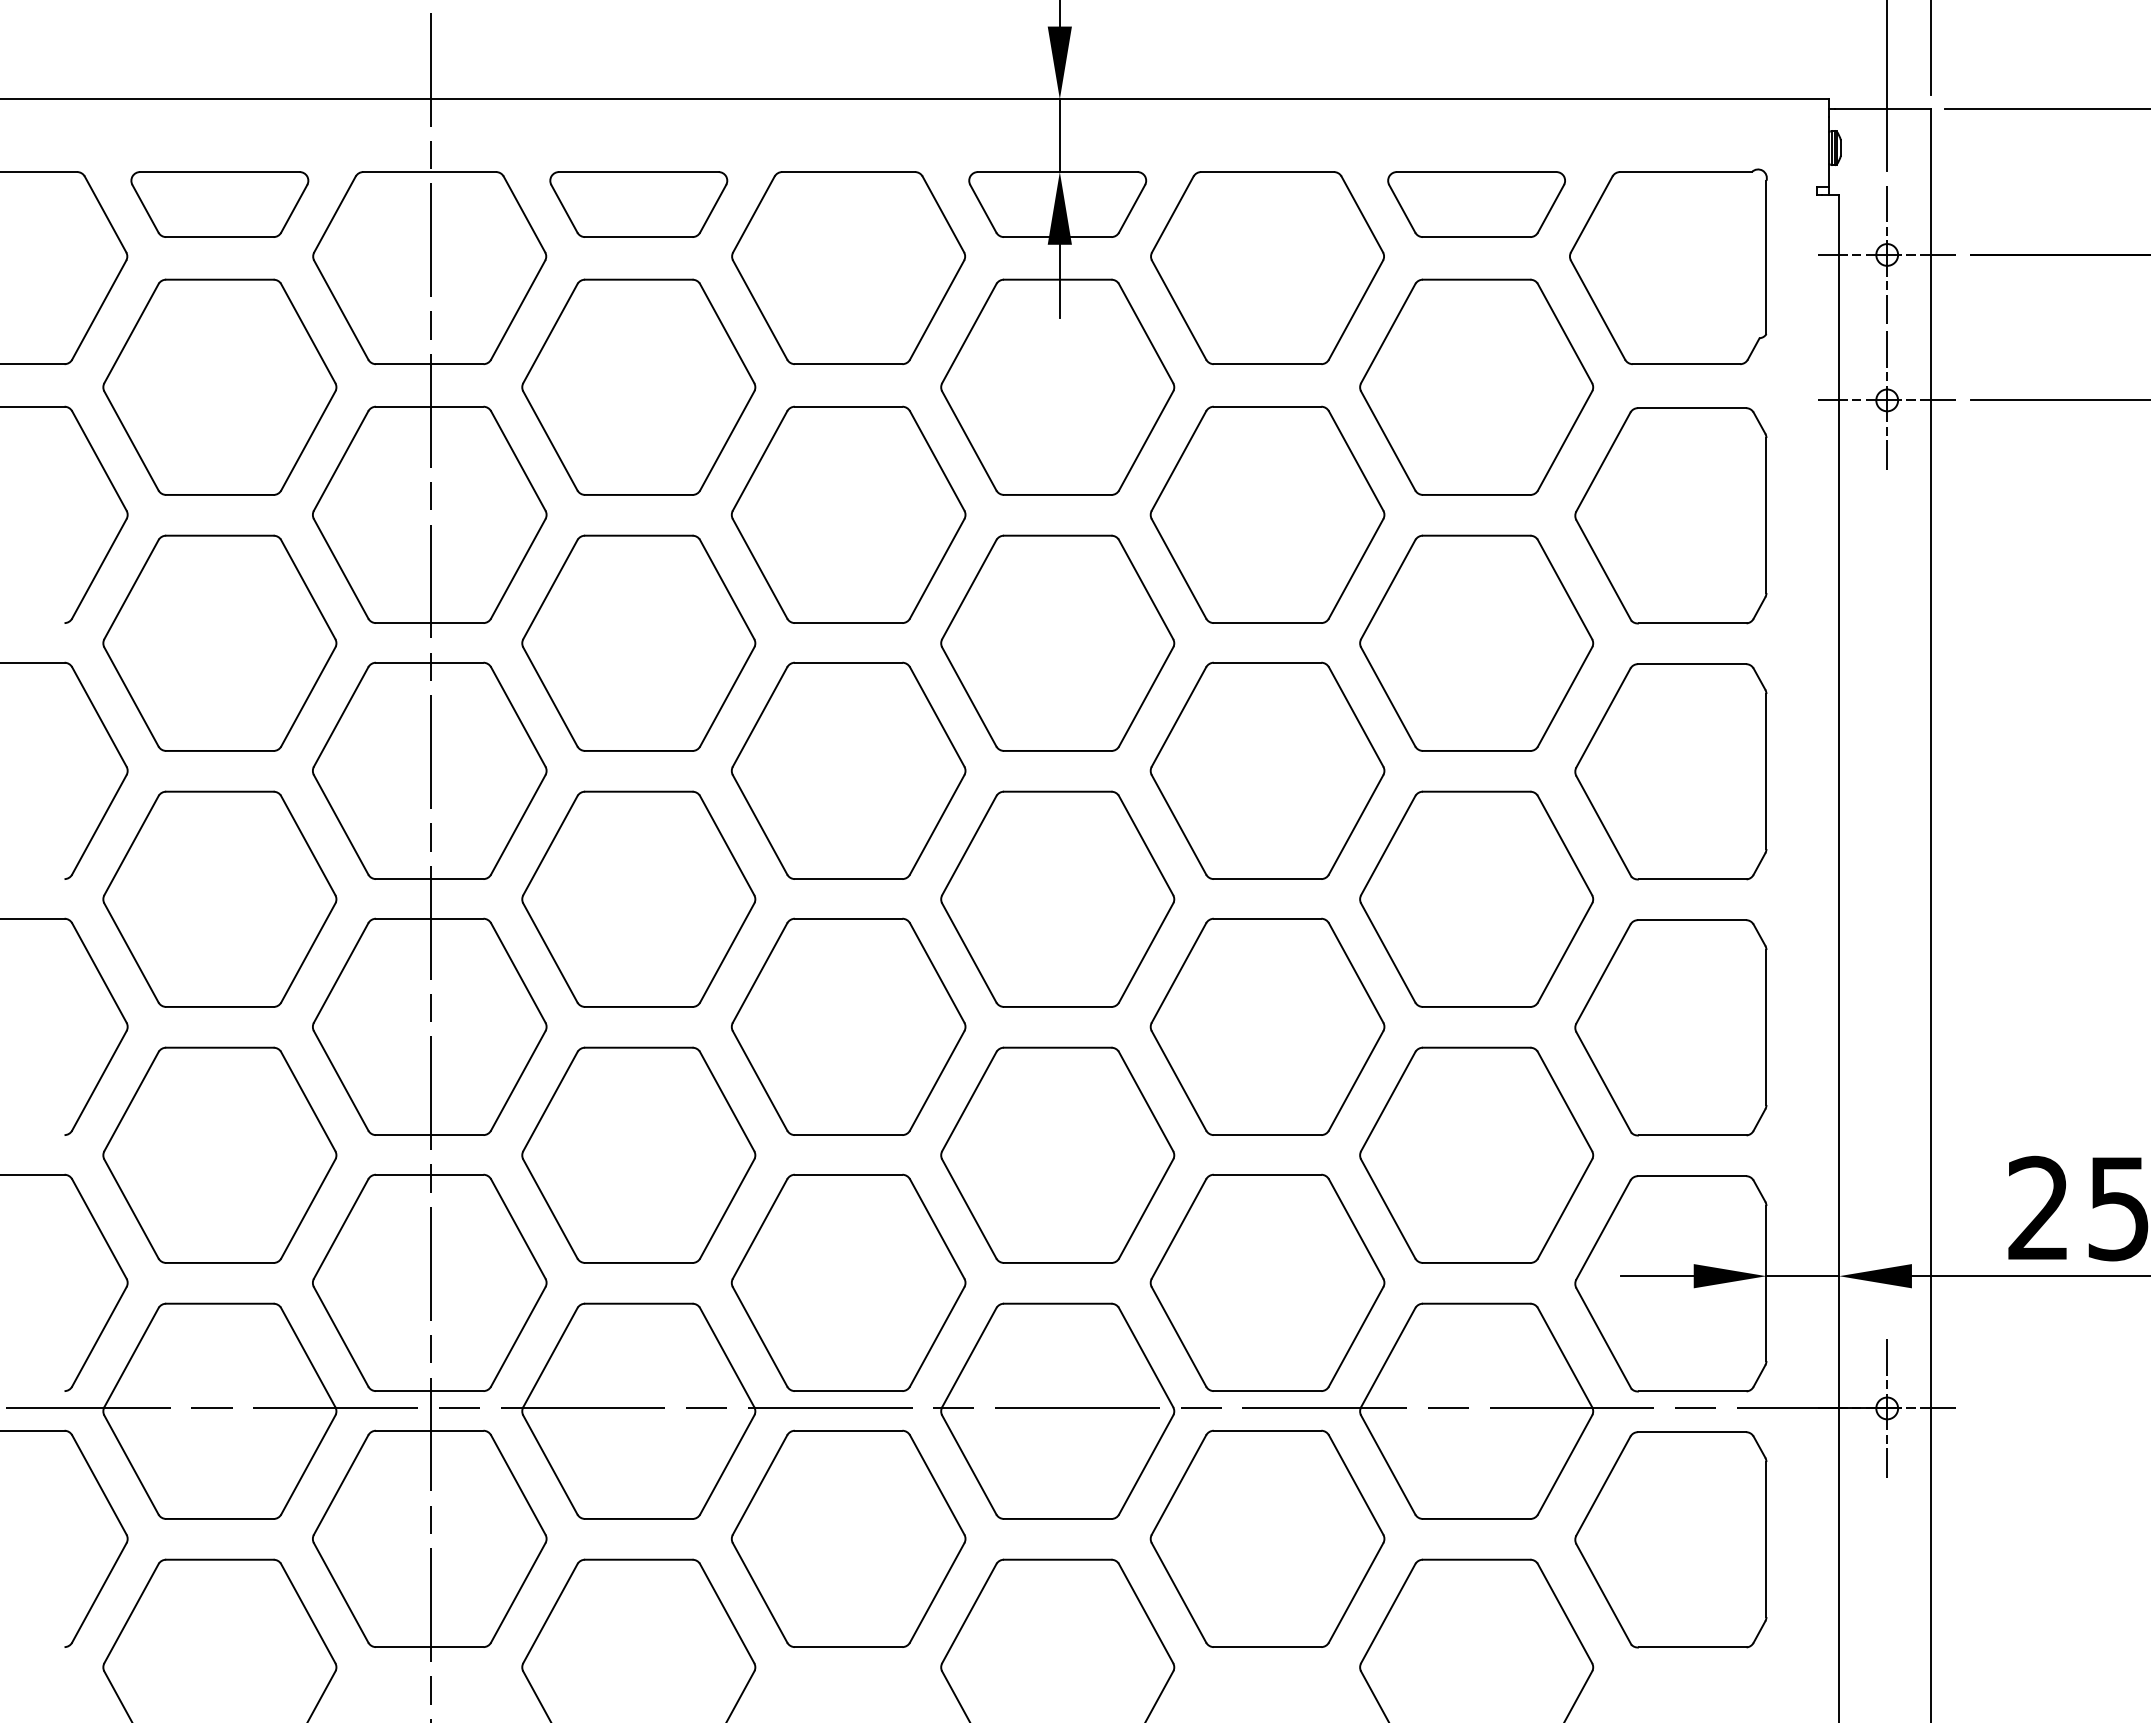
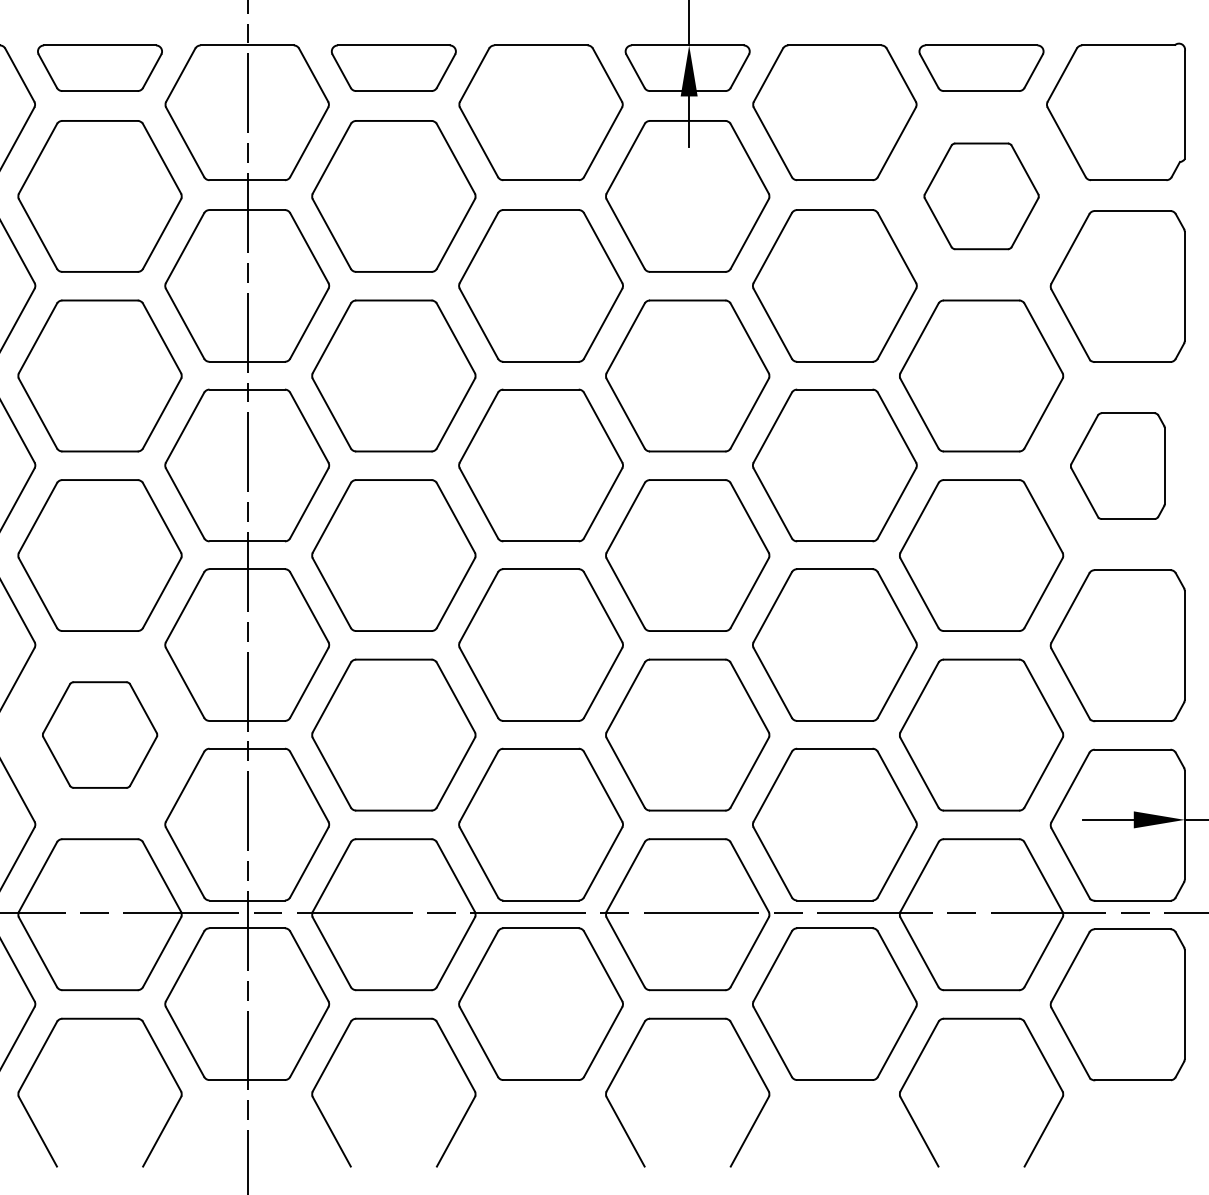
part: (1476, 386) -> (981, 195), size x0.7
part: (1670, 771) -> (1117, 465), size x0.7
part: (219, 1154) -> (99, 734), size x0.7

